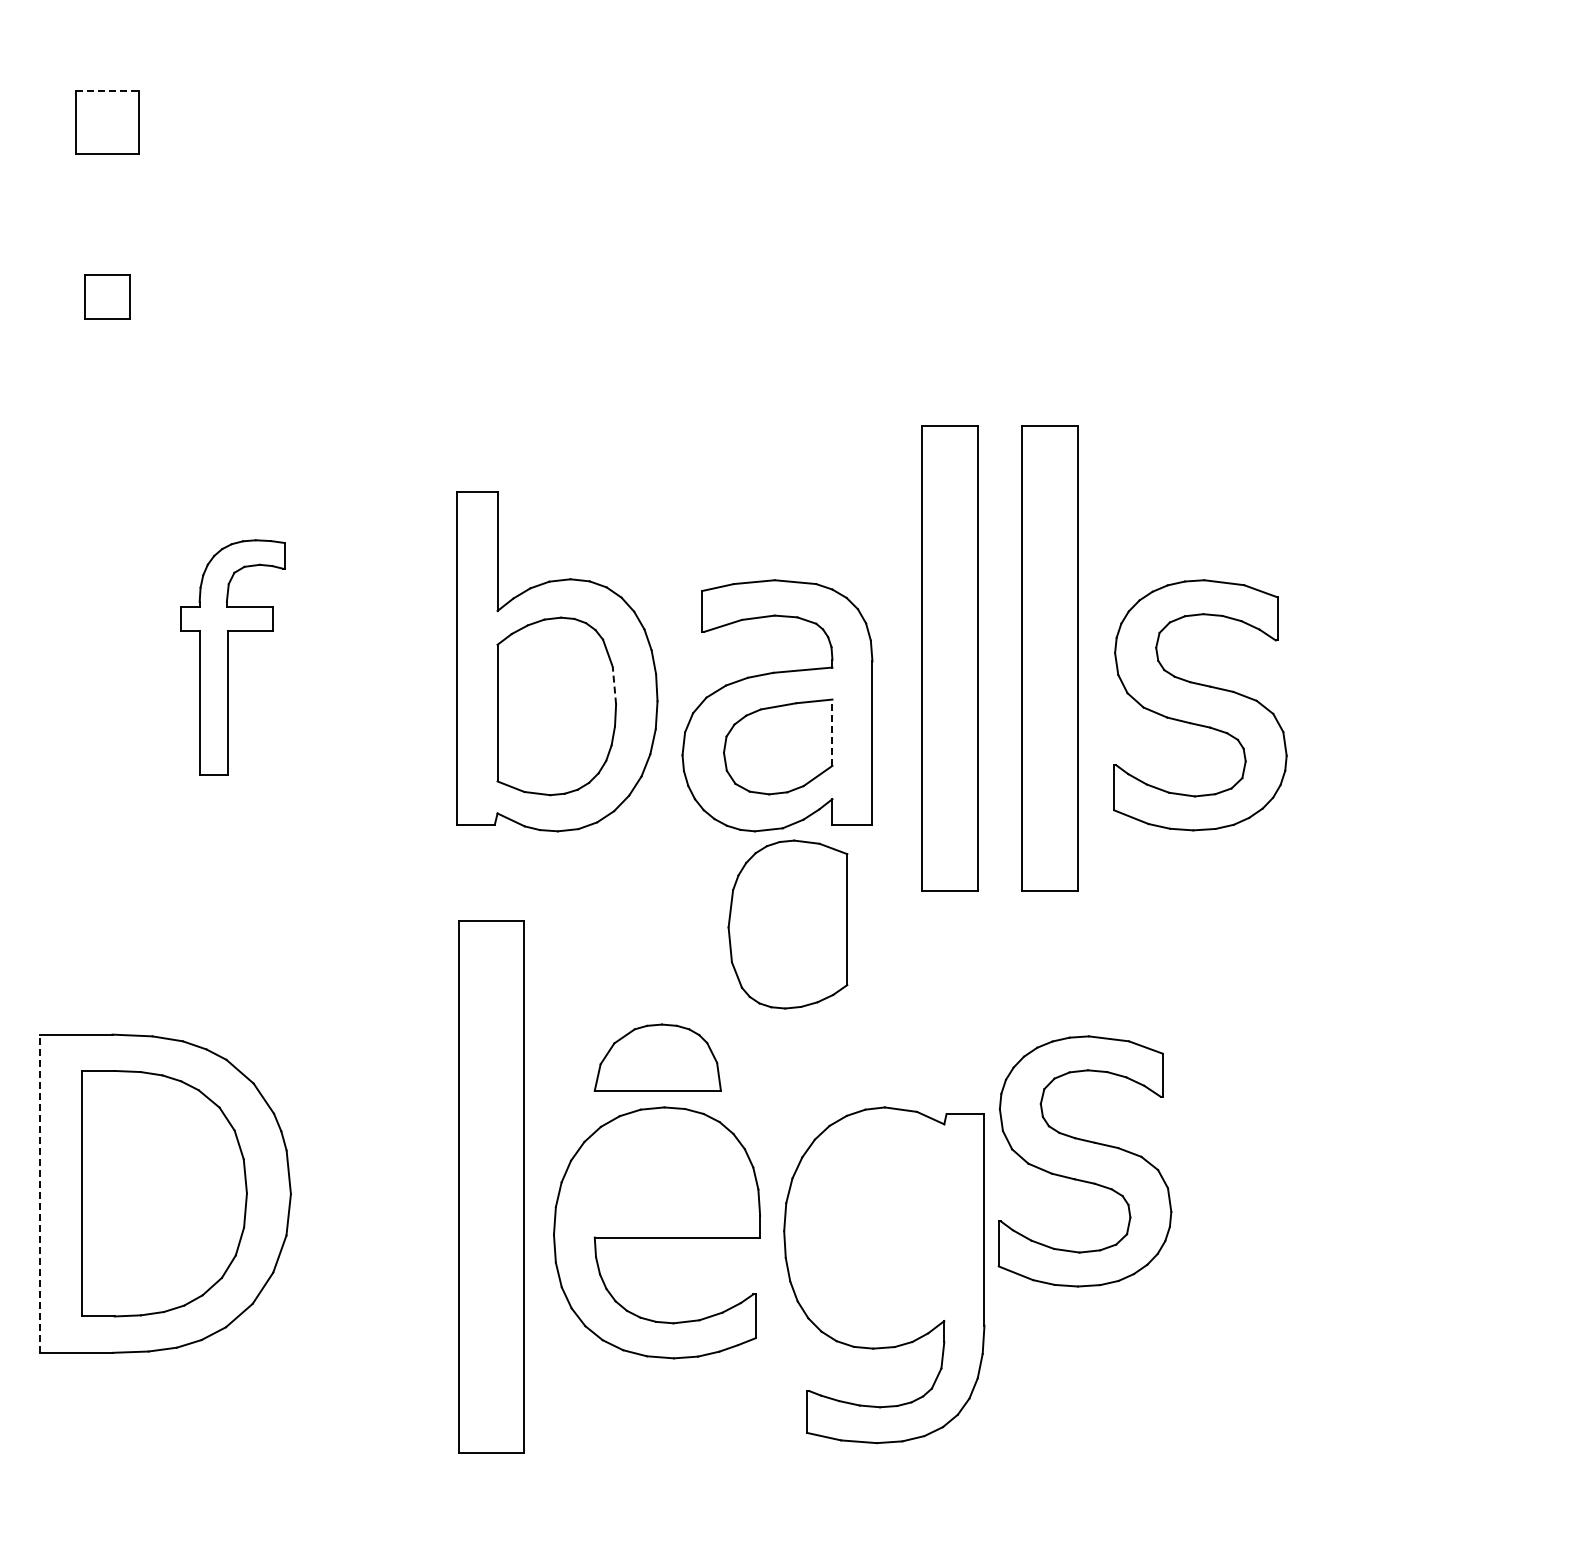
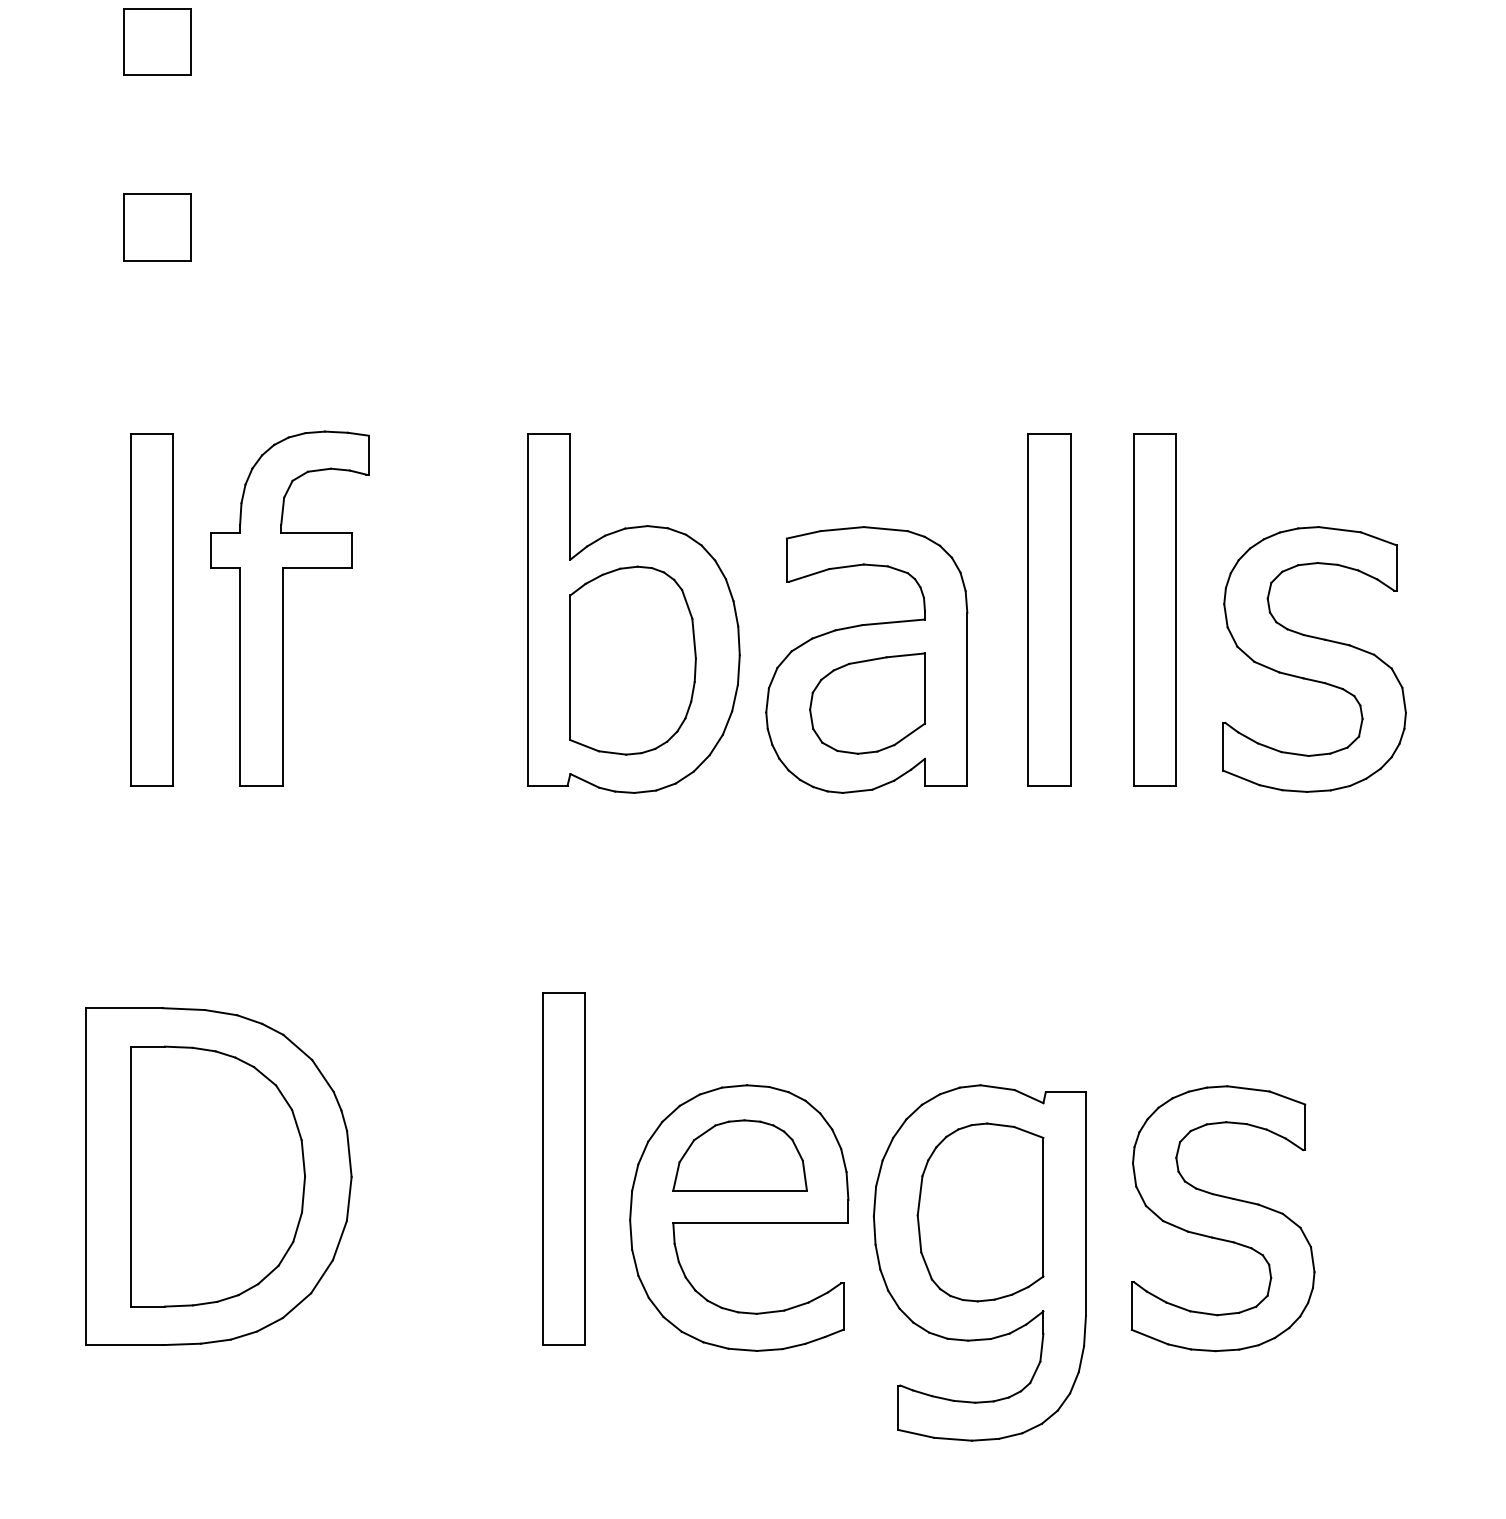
line: (107, 90) -> (157, 8), dashed -> solid
part: (107, 297) -> (157, 227), size x1.43
part: (232, 657) -> (289, 608), size x1.43
part: (101, 658) -> (151, 609), added
part: (949, 658) -> (1048, 609), size x0.71
part: (1049, 658) -> (1154, 609), size x0.71
line: (614, 685) -> (694, 638), dashed -> solid
line: (832, 732) -> (925, 688), dashed -> solid
part: (787, 924) -> (980, 1212), moved
part: (657, 1057) -> (739, 1155), moved
part: (1084, 1161) -> (1222, 1218), moved
part: (490, 1186) -> (562, 1168), size x0.62
line: (40, 1193) -> (86, 1176), dashed -> solid

